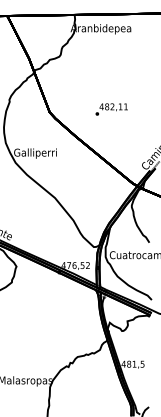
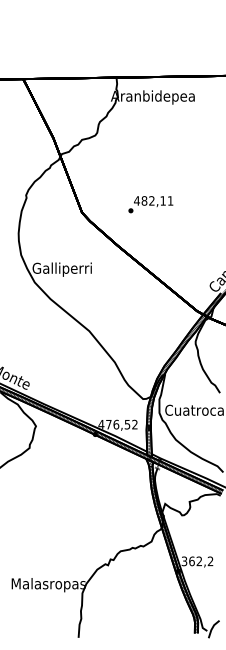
text: (111, 109) -> (150, 204), moved
text: (133, 364) -> (197, 561), 481,5 -> 362,2

